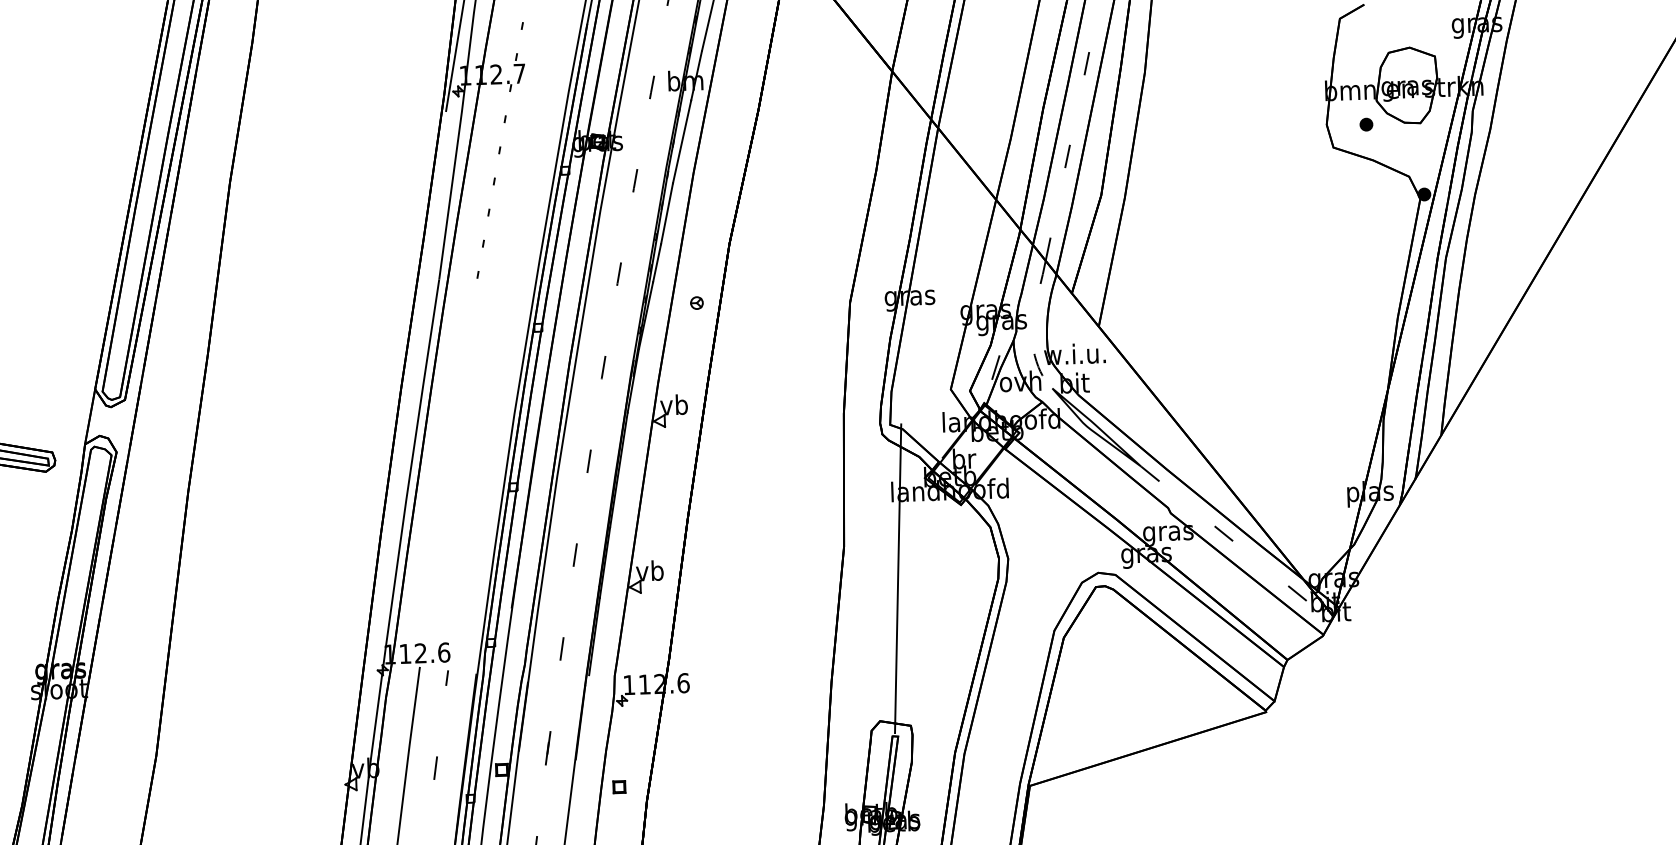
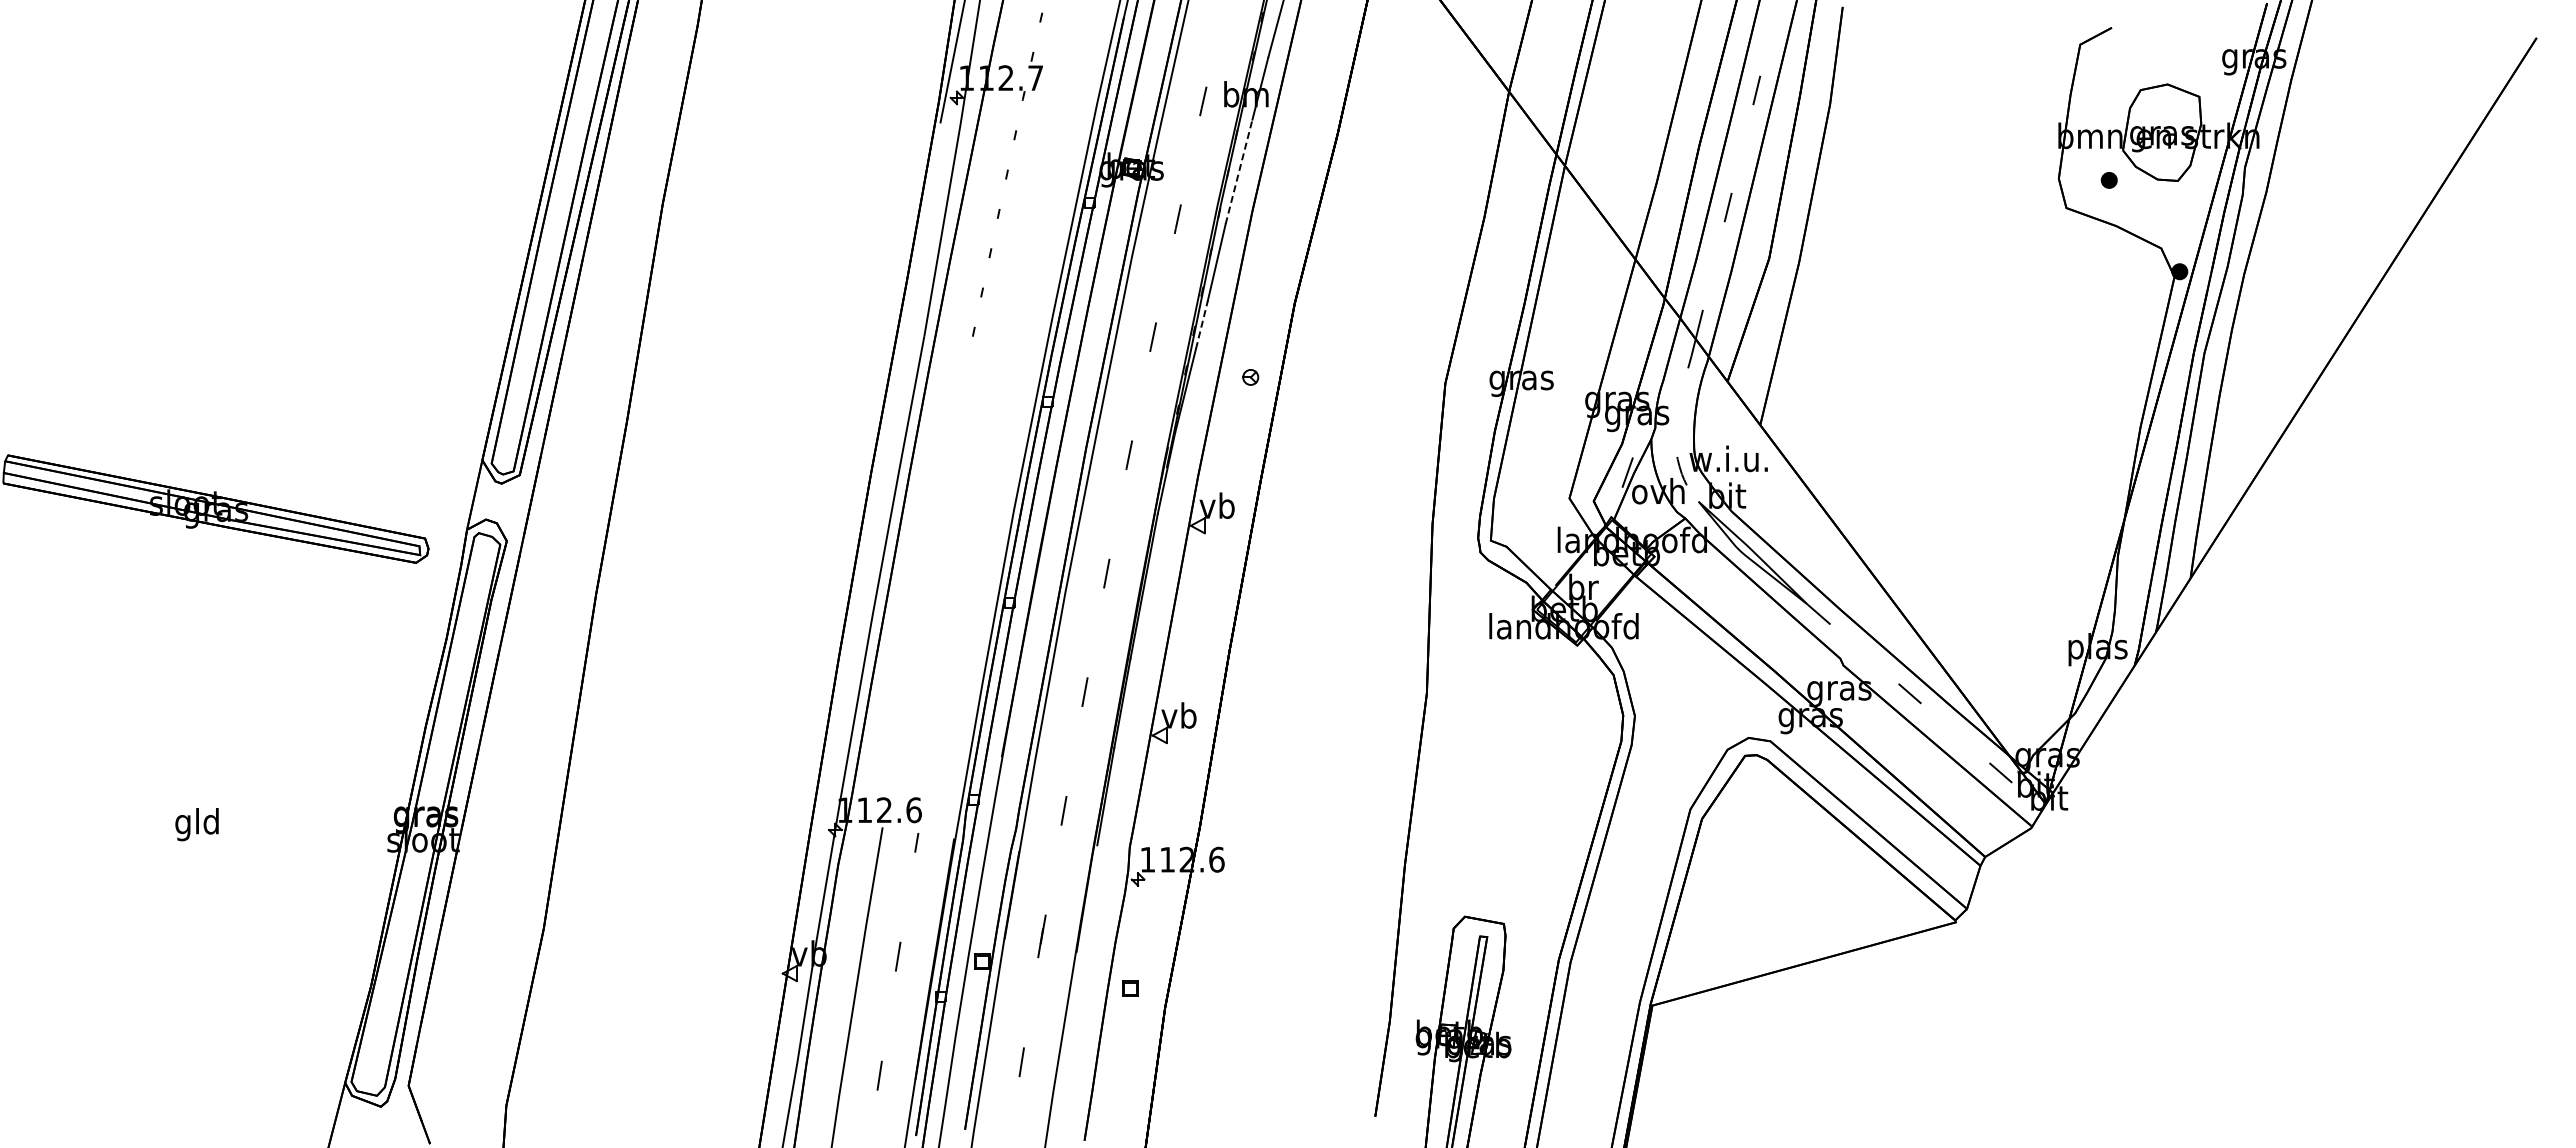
line: (682, 141) -> (1239, 171), solid -> dashed
line: (656, 263) -> (1201, 325), solid -> dashed
line: (897, 578) -> (1493, 736), removed

